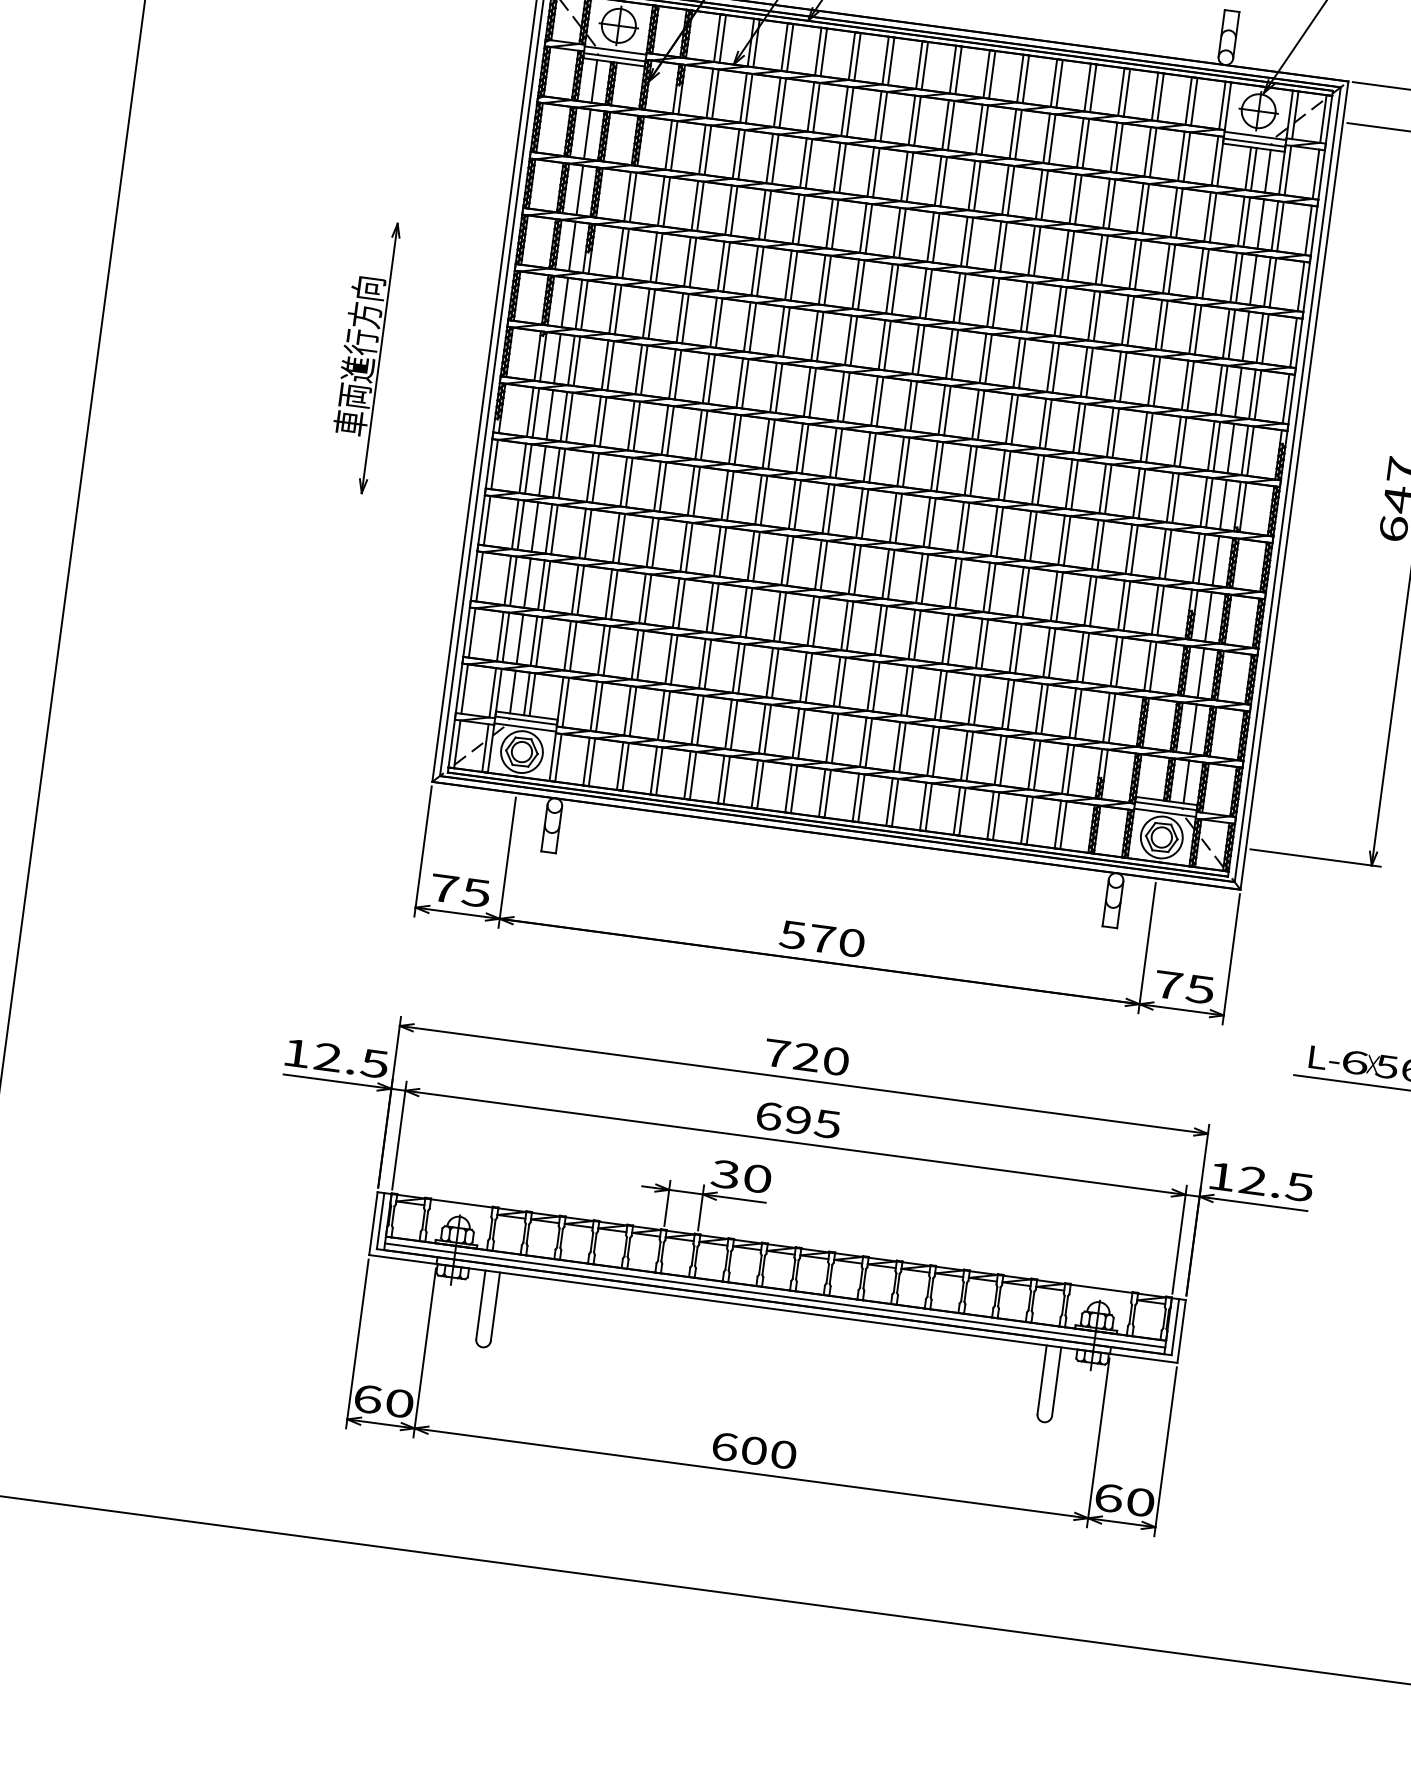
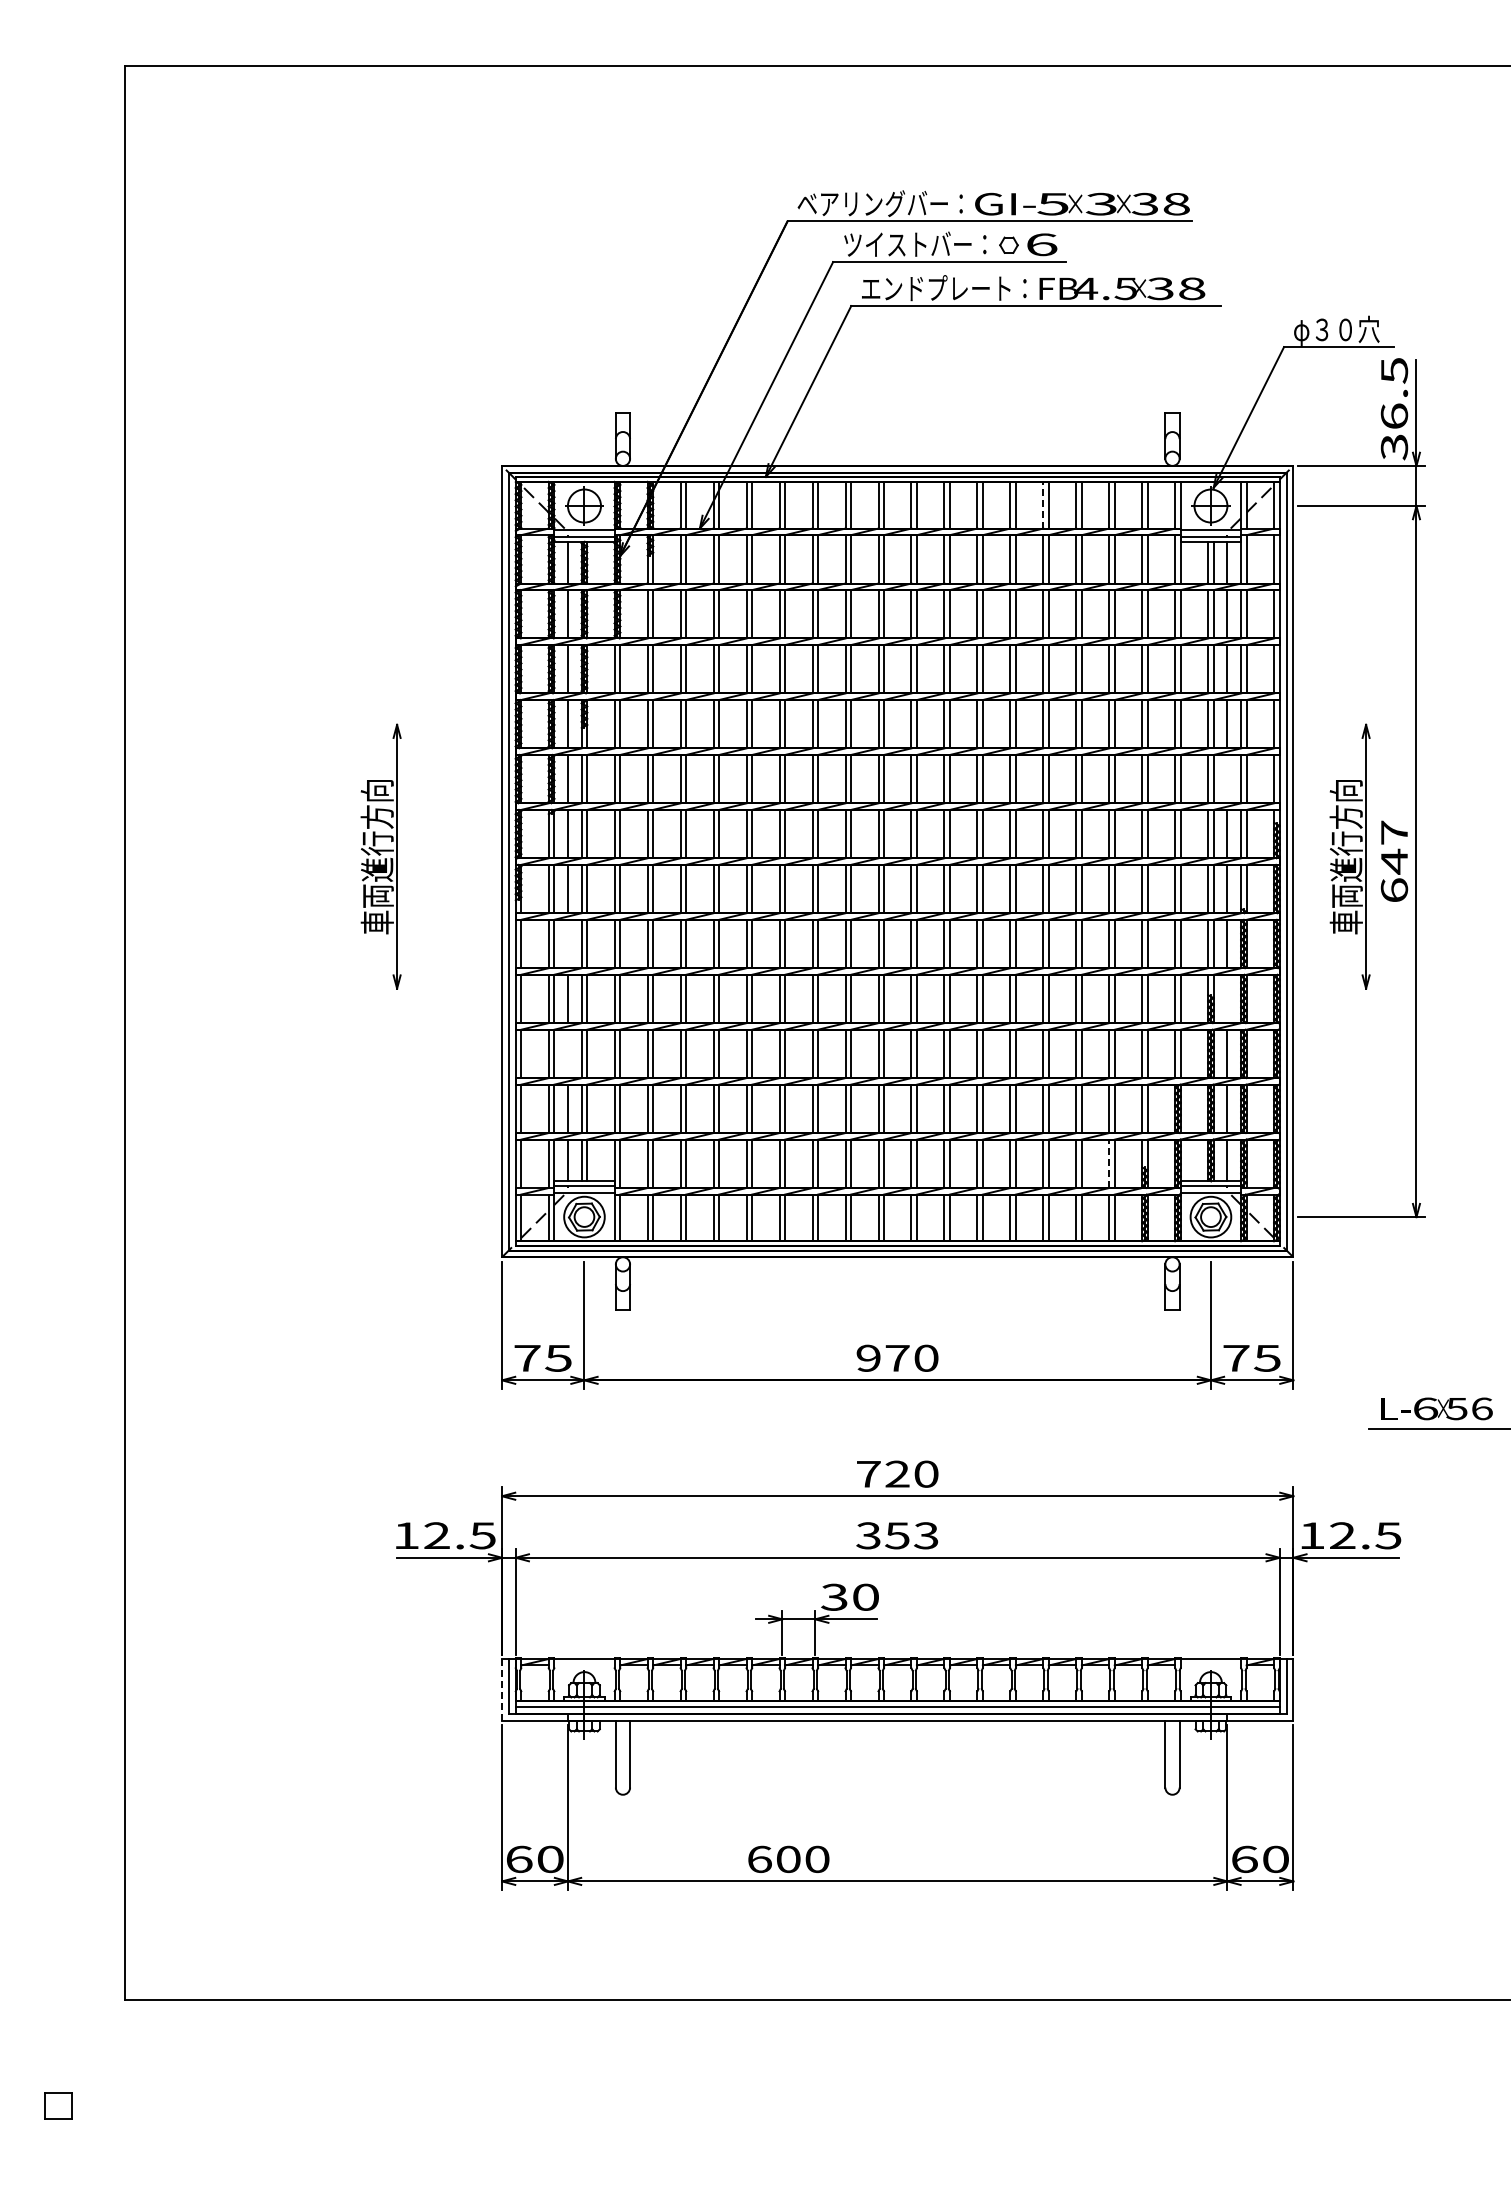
line: (1087, 86) -> (1043, 504), solid -> dashed
line: (1238, 391) -> (1227, 778), removed
line: (542, 470) -> (568, 943), removed
part: (1352, 488) -> (1349, 856), added
line: (527, 582) -> (568, 1053), removed
line: (1208, 616) -> (1227, 998), removed
line: (1065, 768) -> (1109, 1163), solid -> dashed
text: (792, 934) -> (868, 1357), 570 -> 970
text: (798, 1119) -> (897, 1535), 695 -> 353
line: (373, 1223) -> (502, 1689), solid -> dashed
text: (754, 1449) -> (788, 1858), moved

